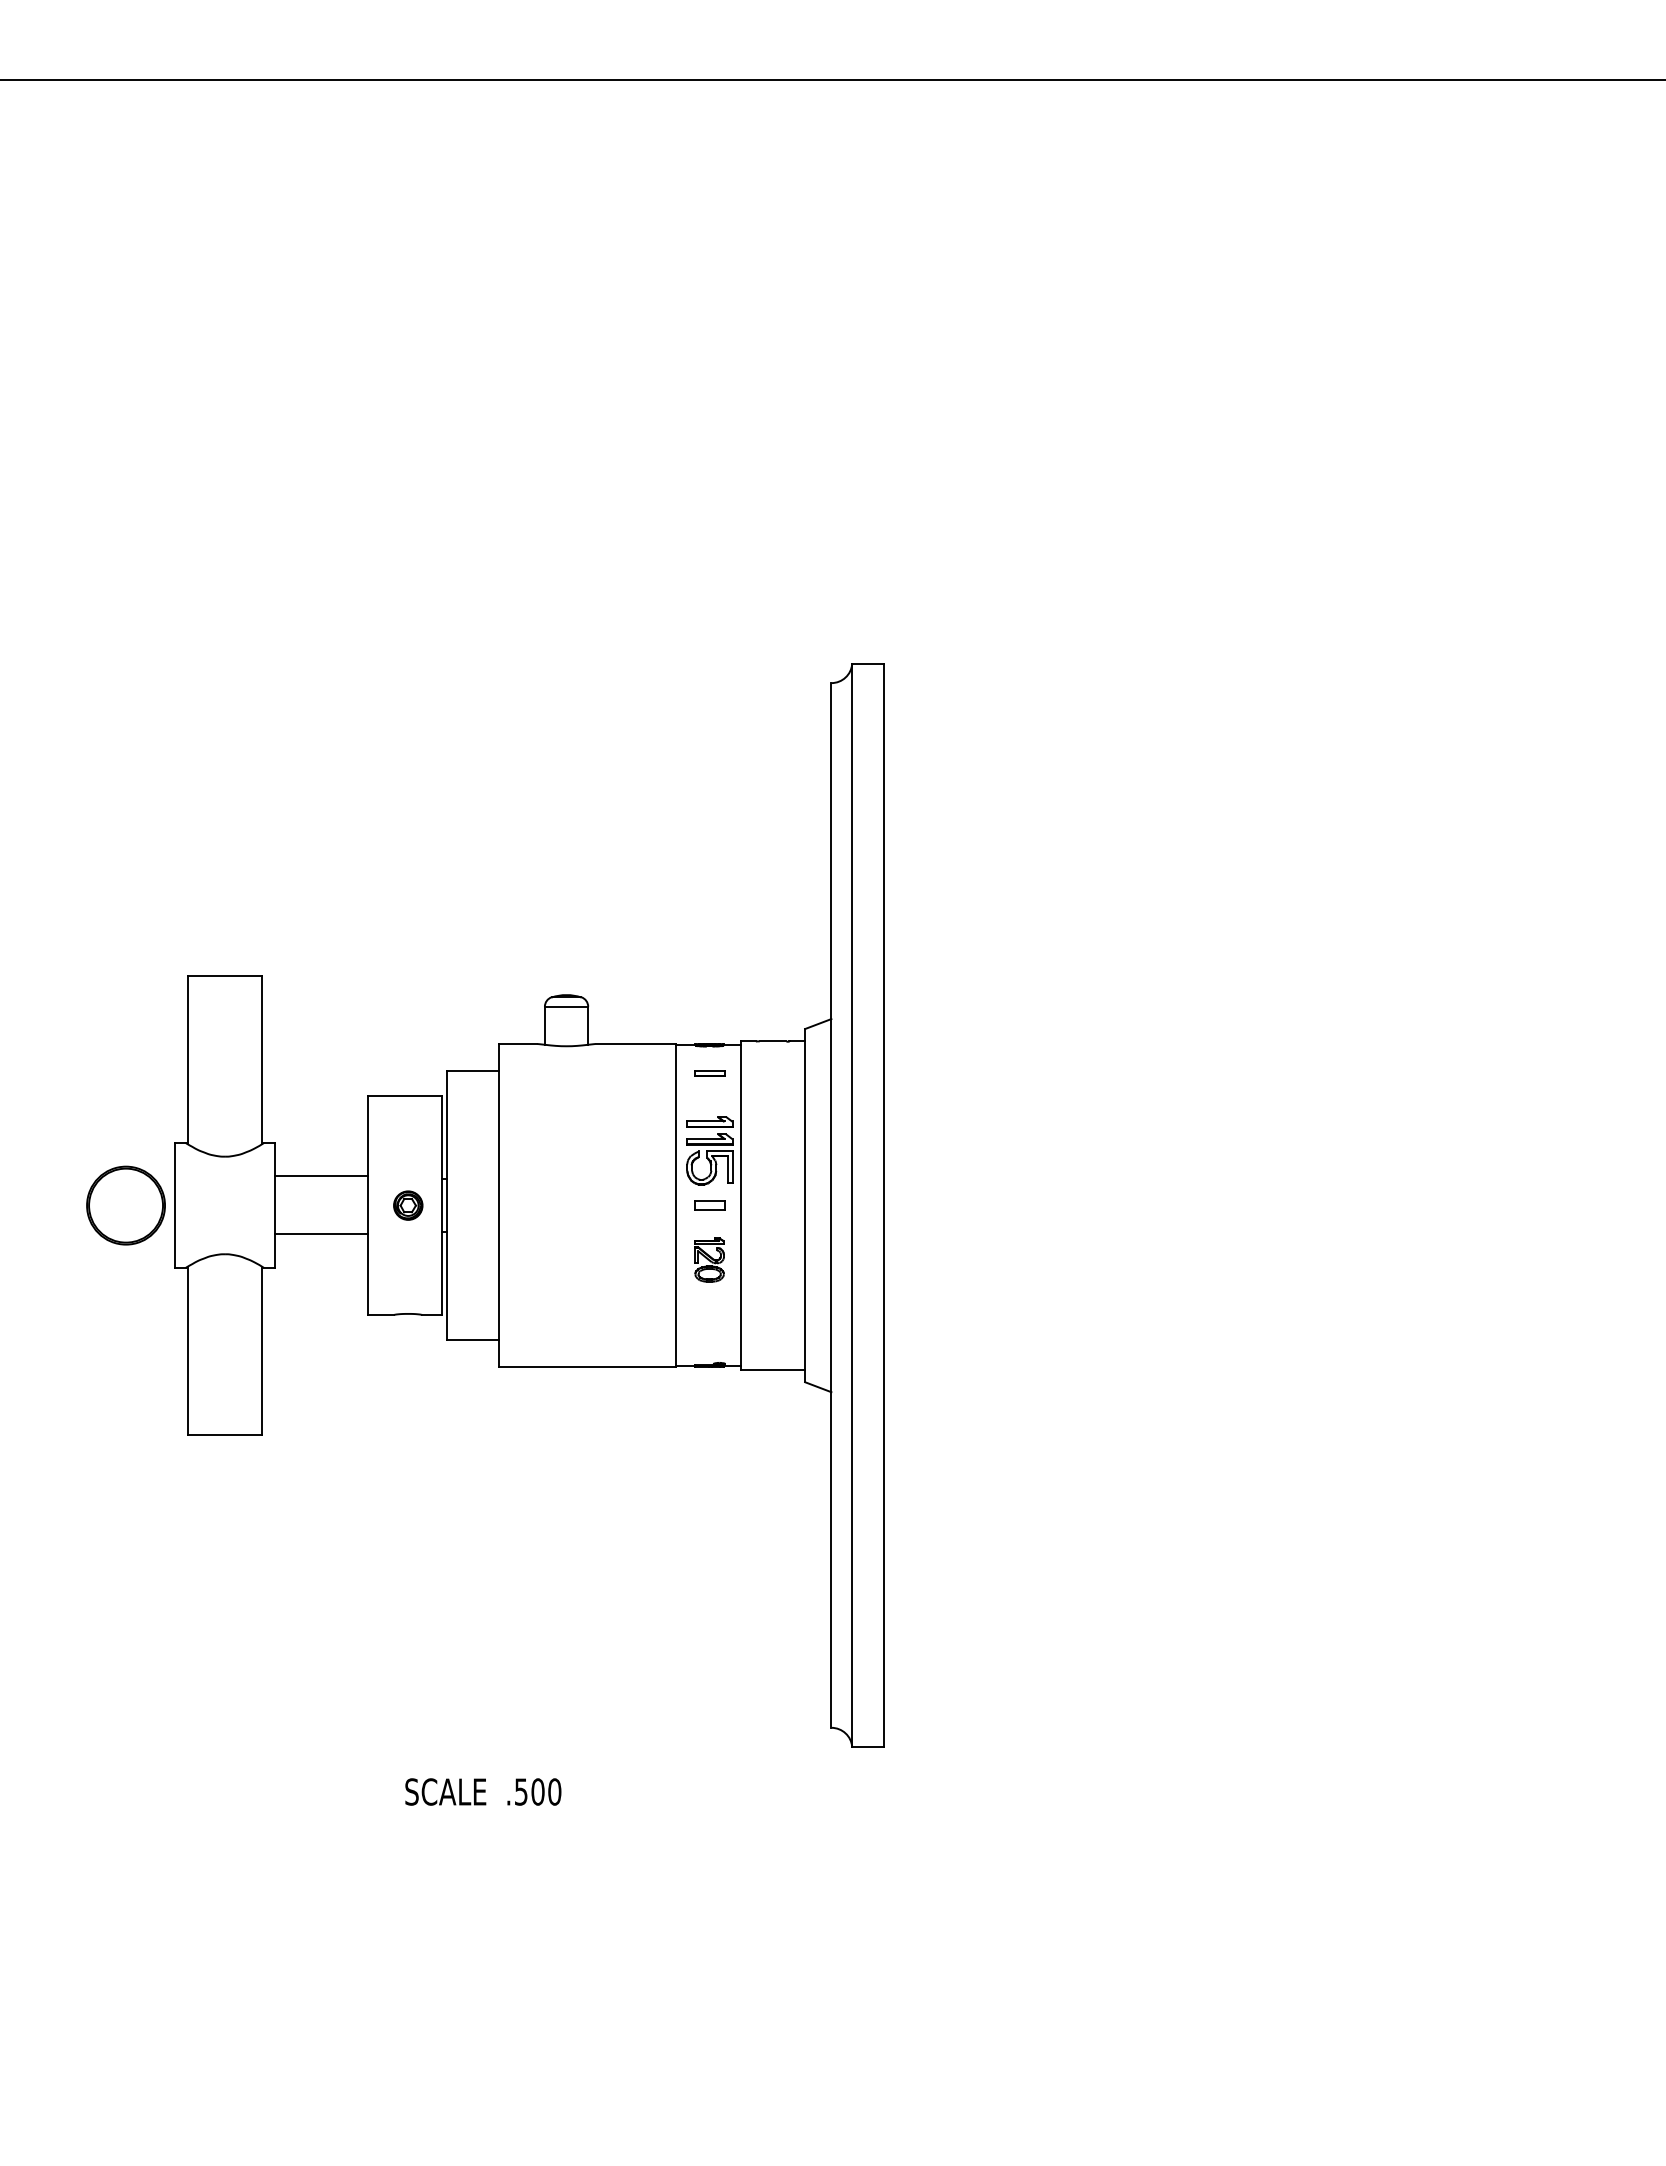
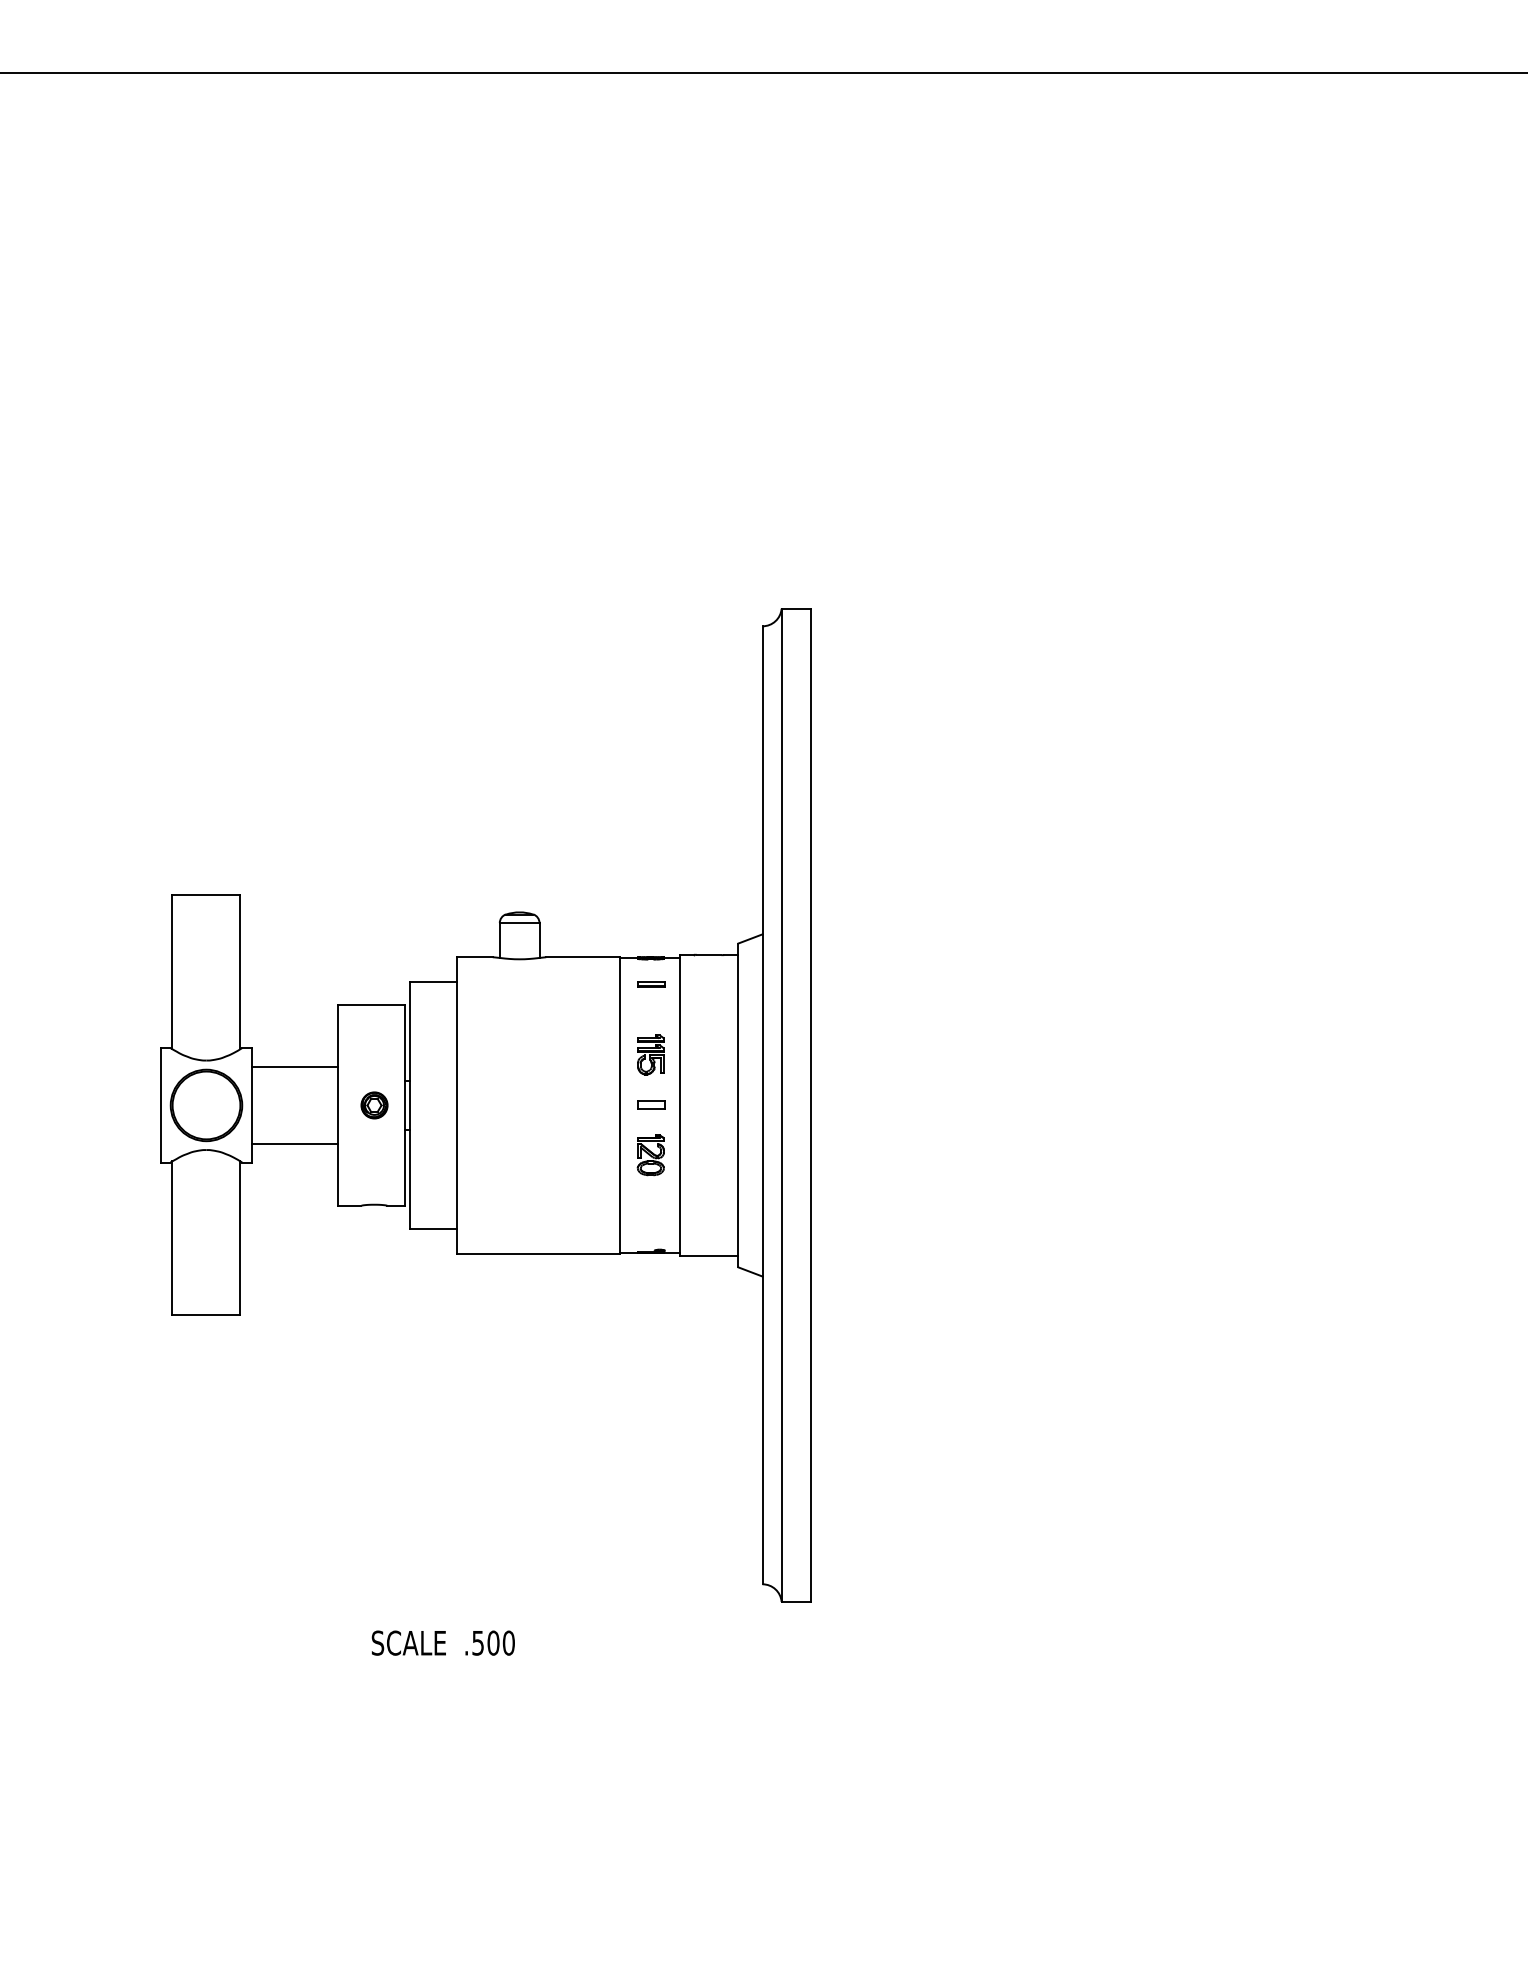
part: (709, 1150) -> (650, 1054), size x0.62
line: (321, 1176) -> (294, 1143), moved
part: (125, 1205) -> (206, 1105), moved
line: (321, 1233) -> (294, 1066), moved

